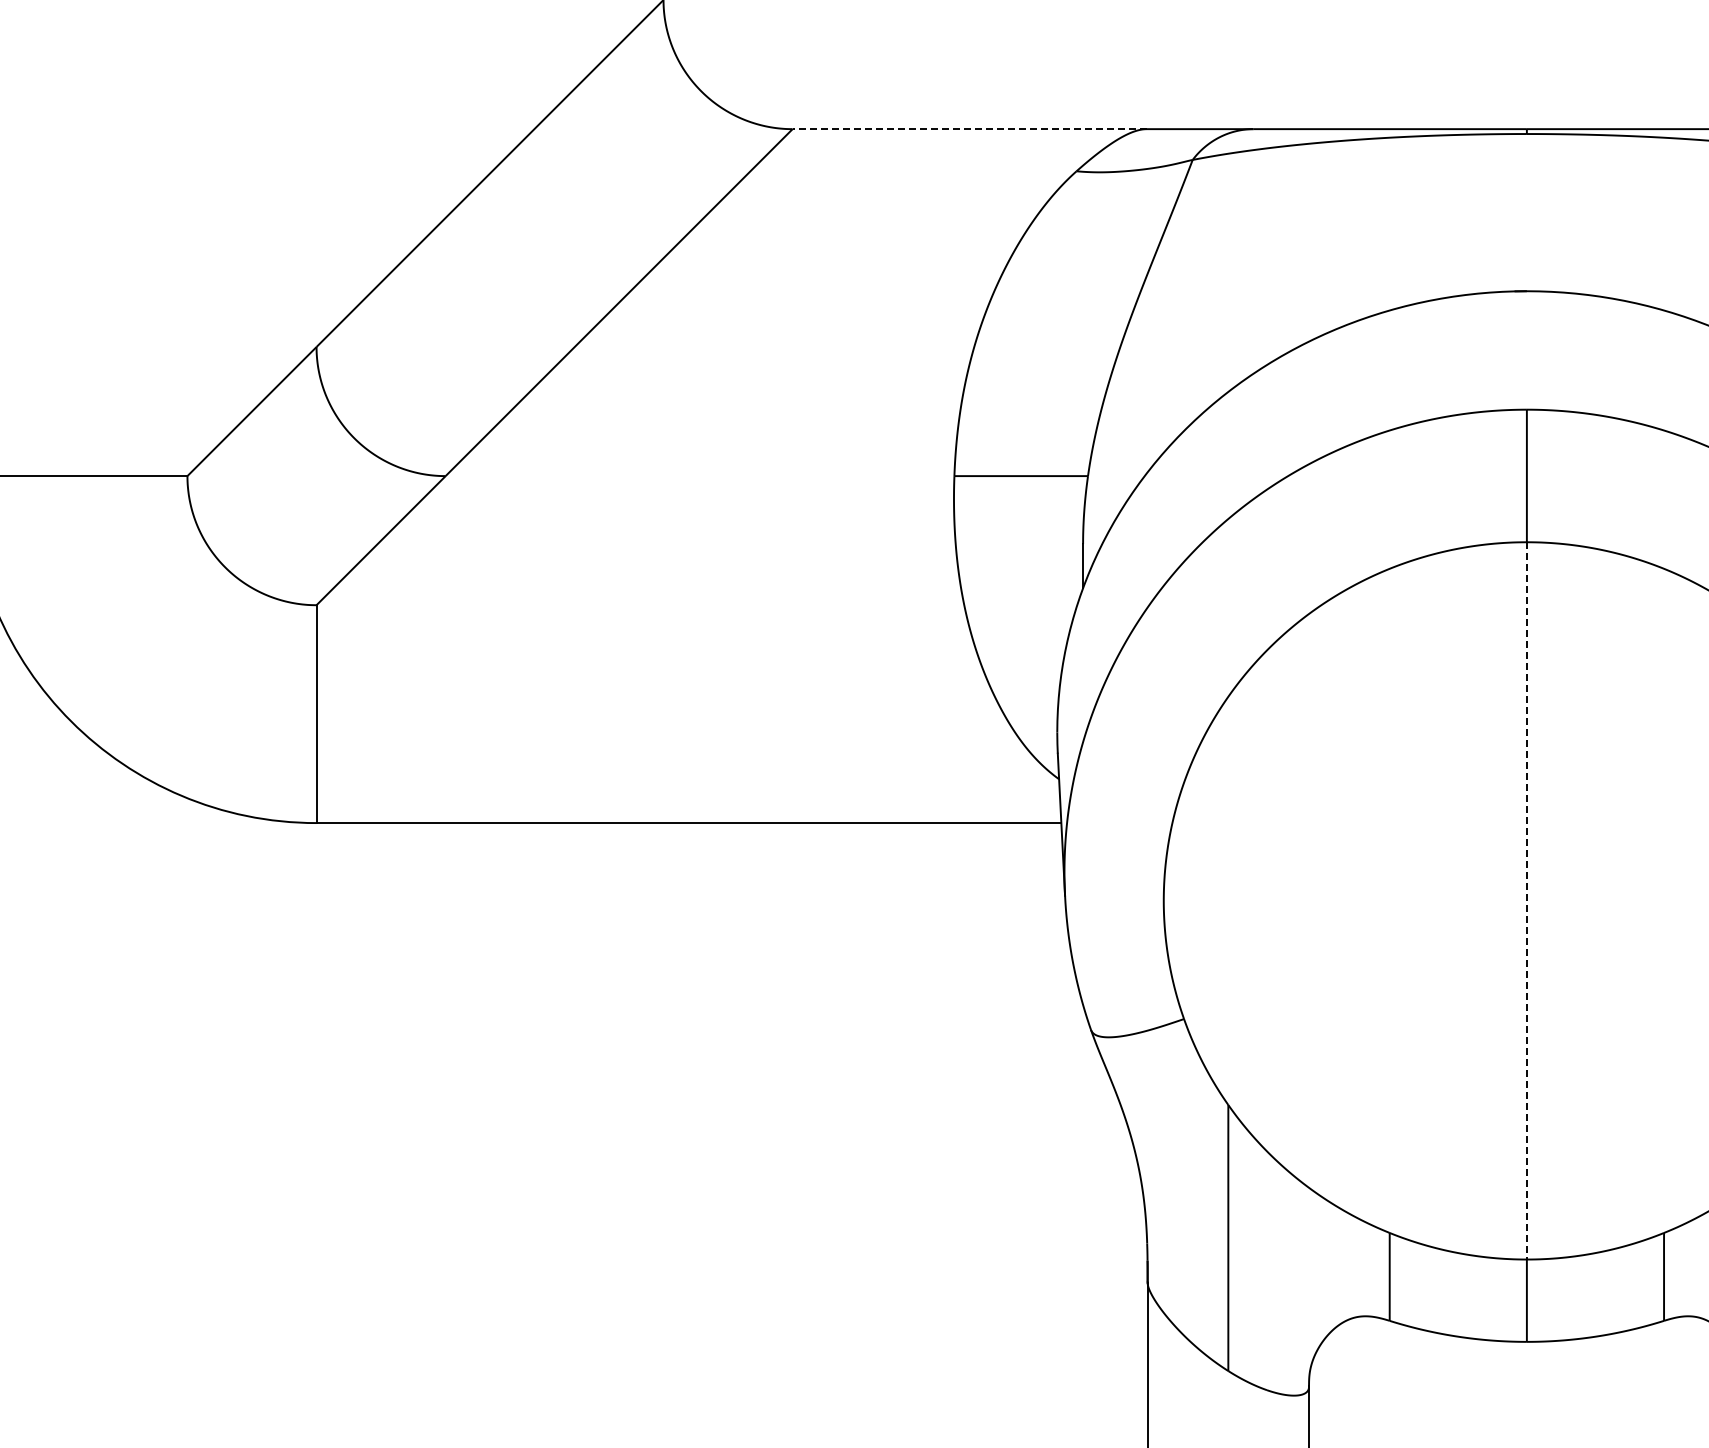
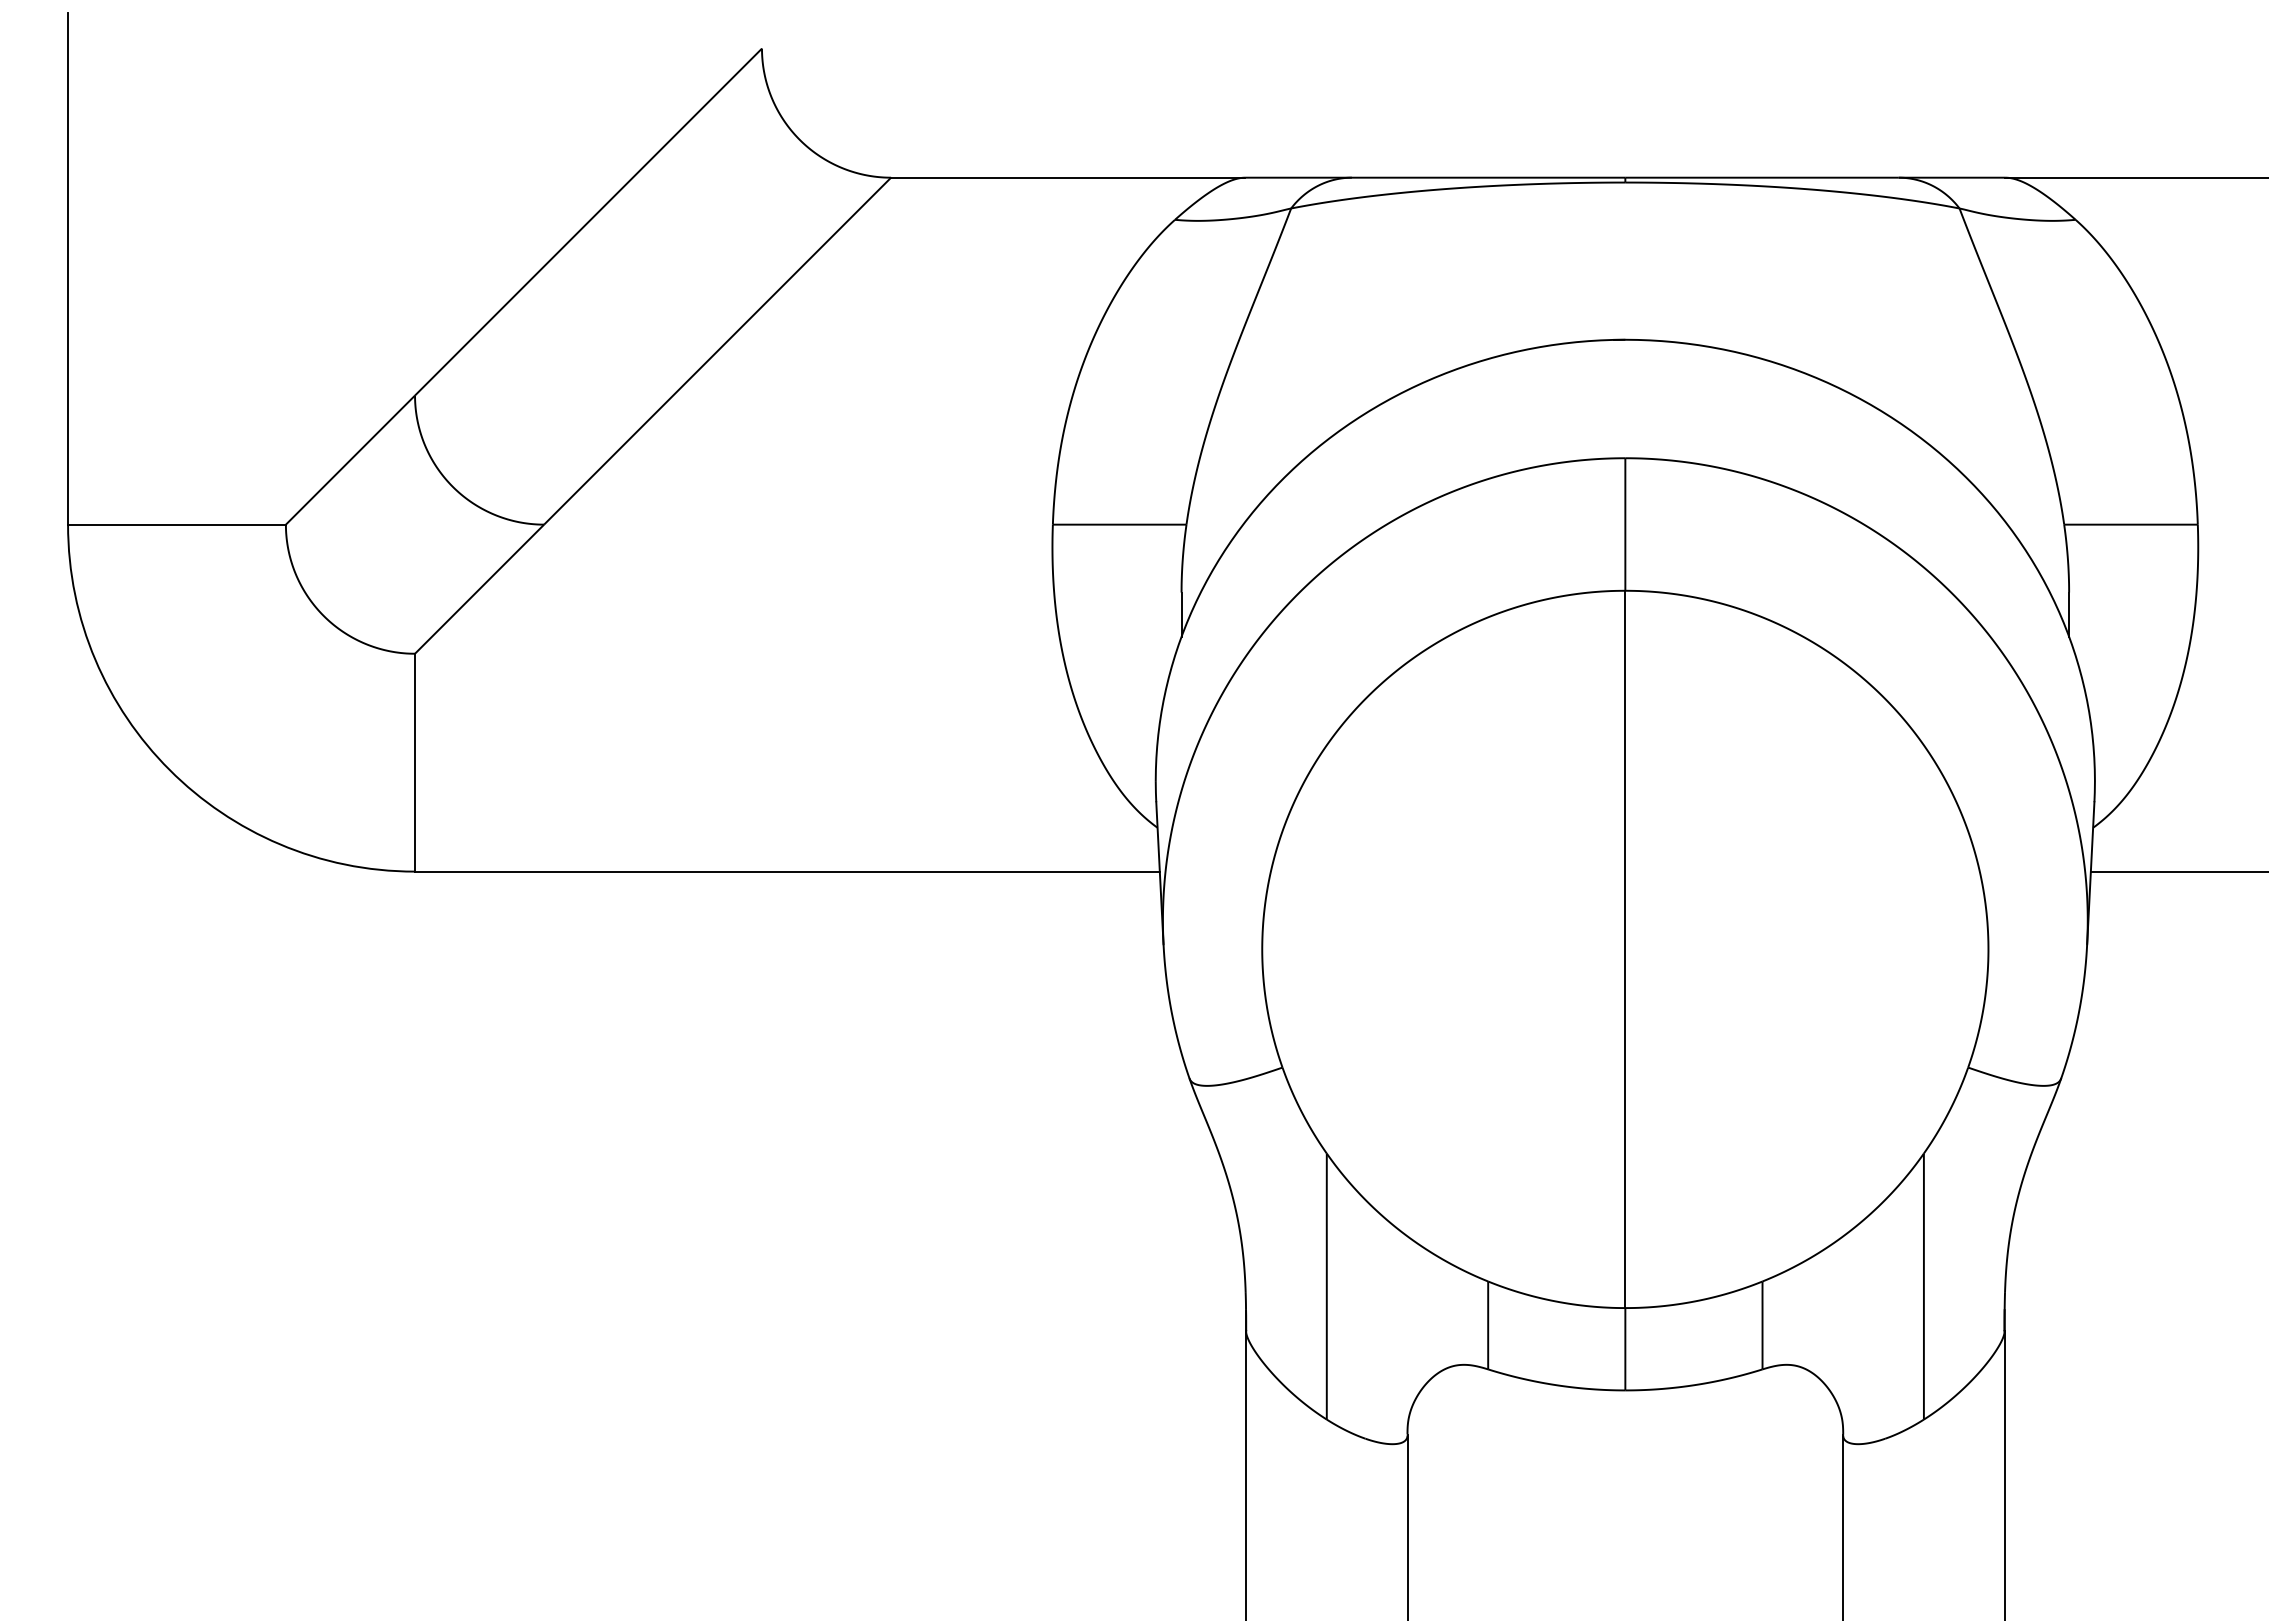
line: (969, 128) -> (1067, 177), dashed -> solid
line: (1527, 900) -> (1625, 949), dashed -> solid

